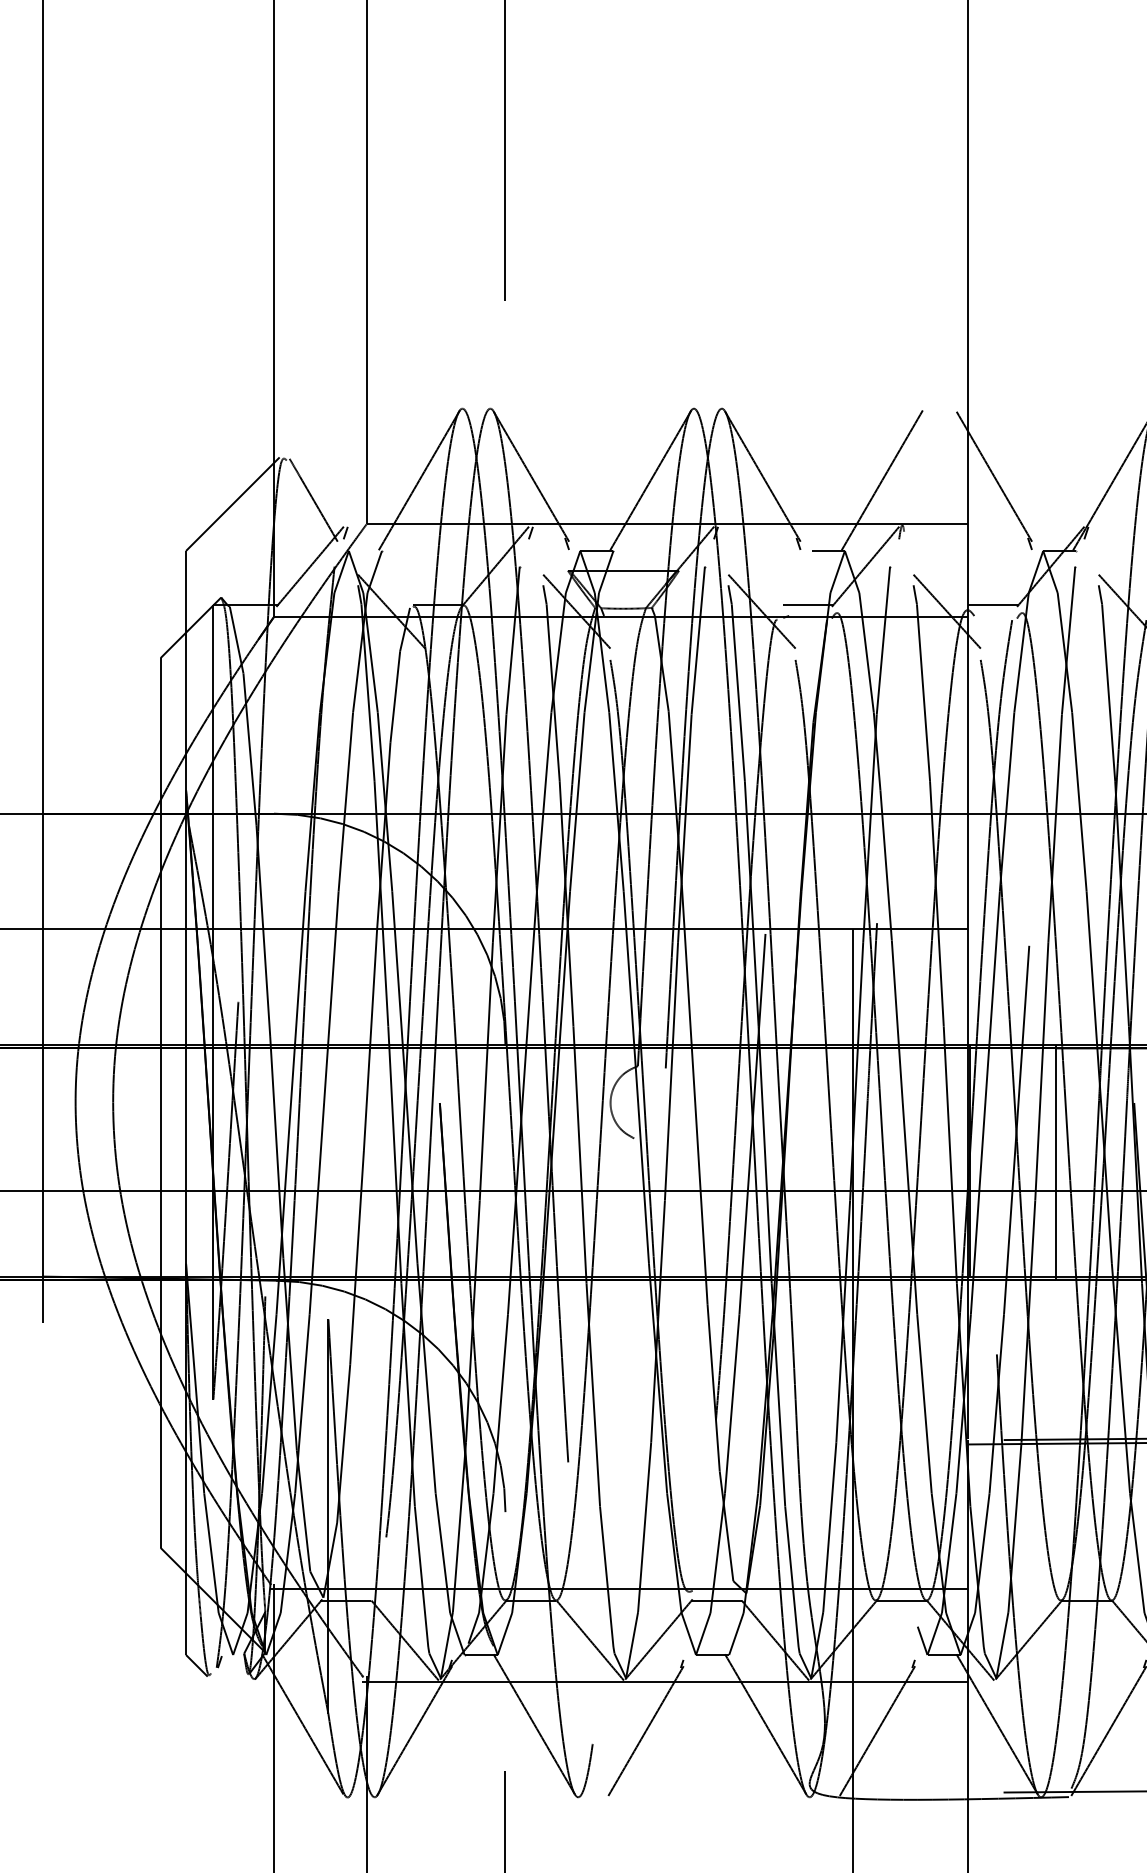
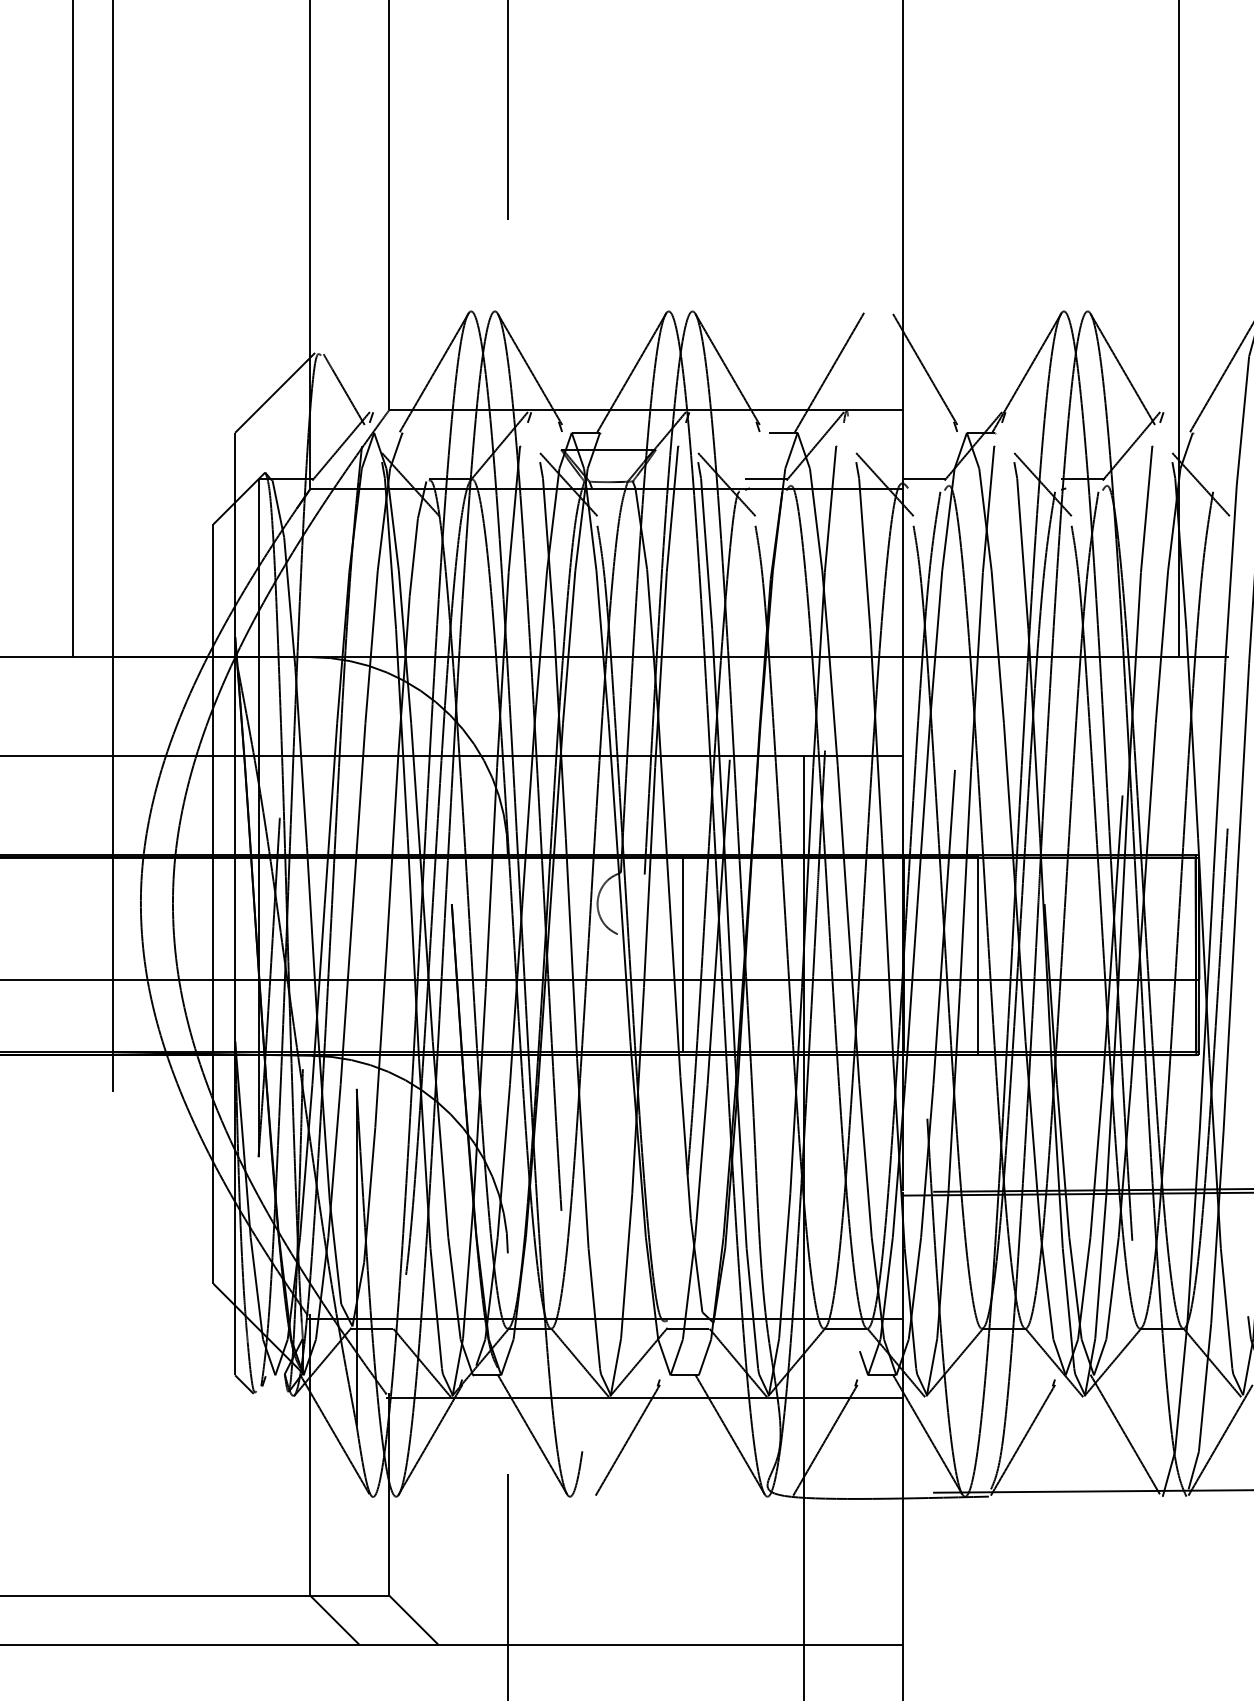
line: (711, 1160) -> (683, 953), added

